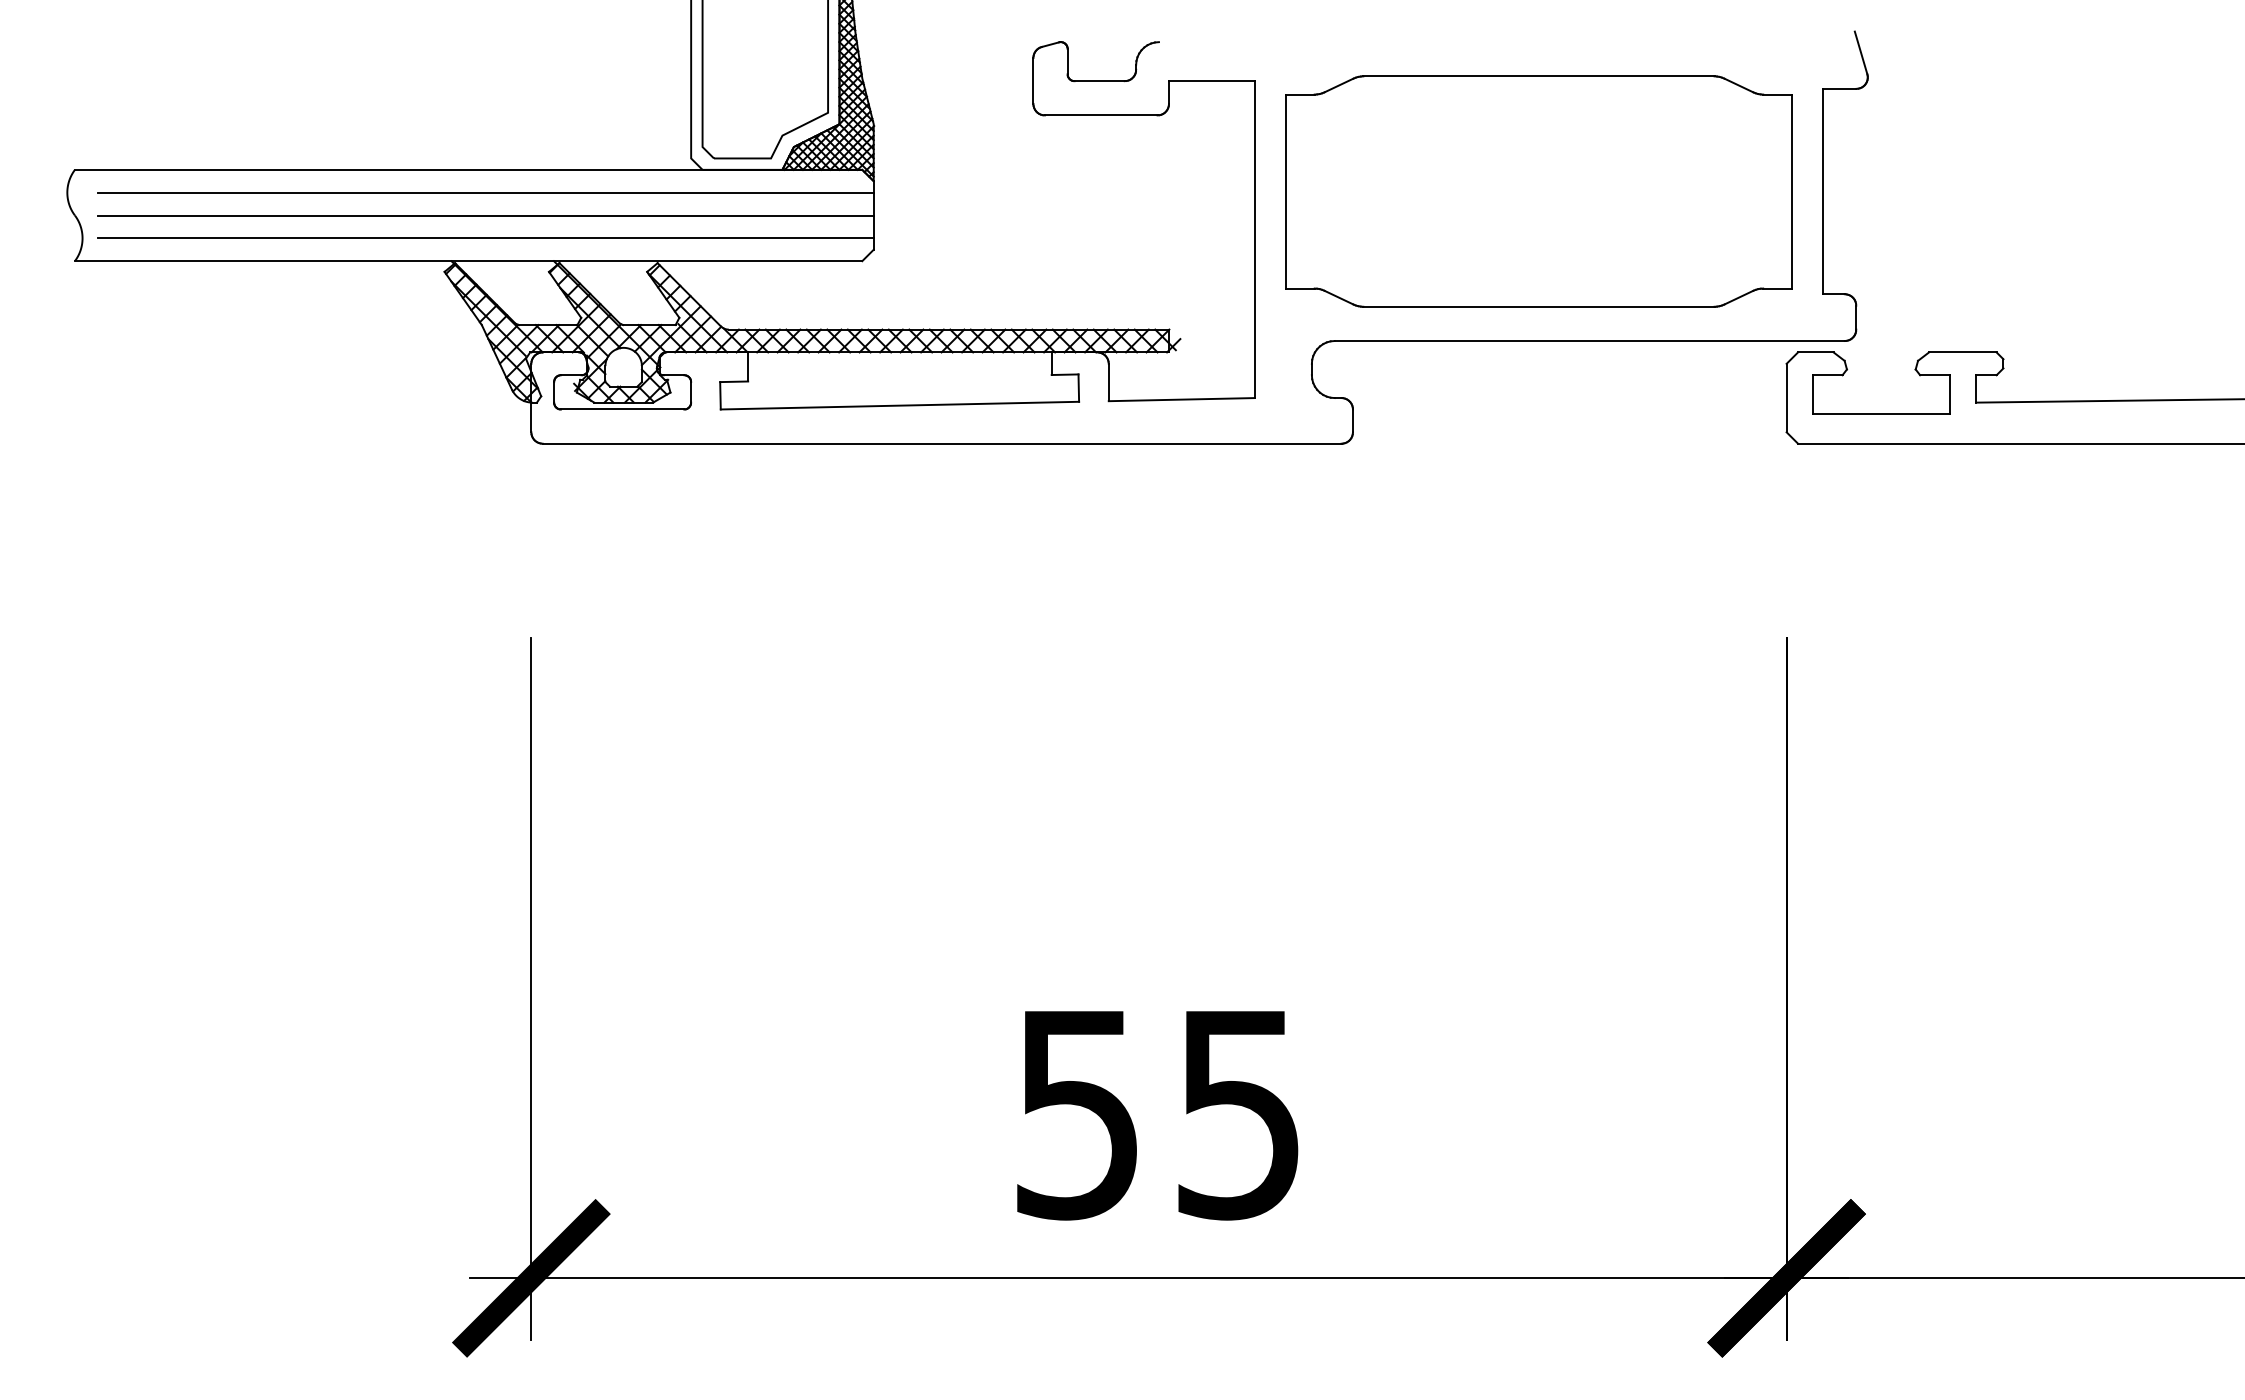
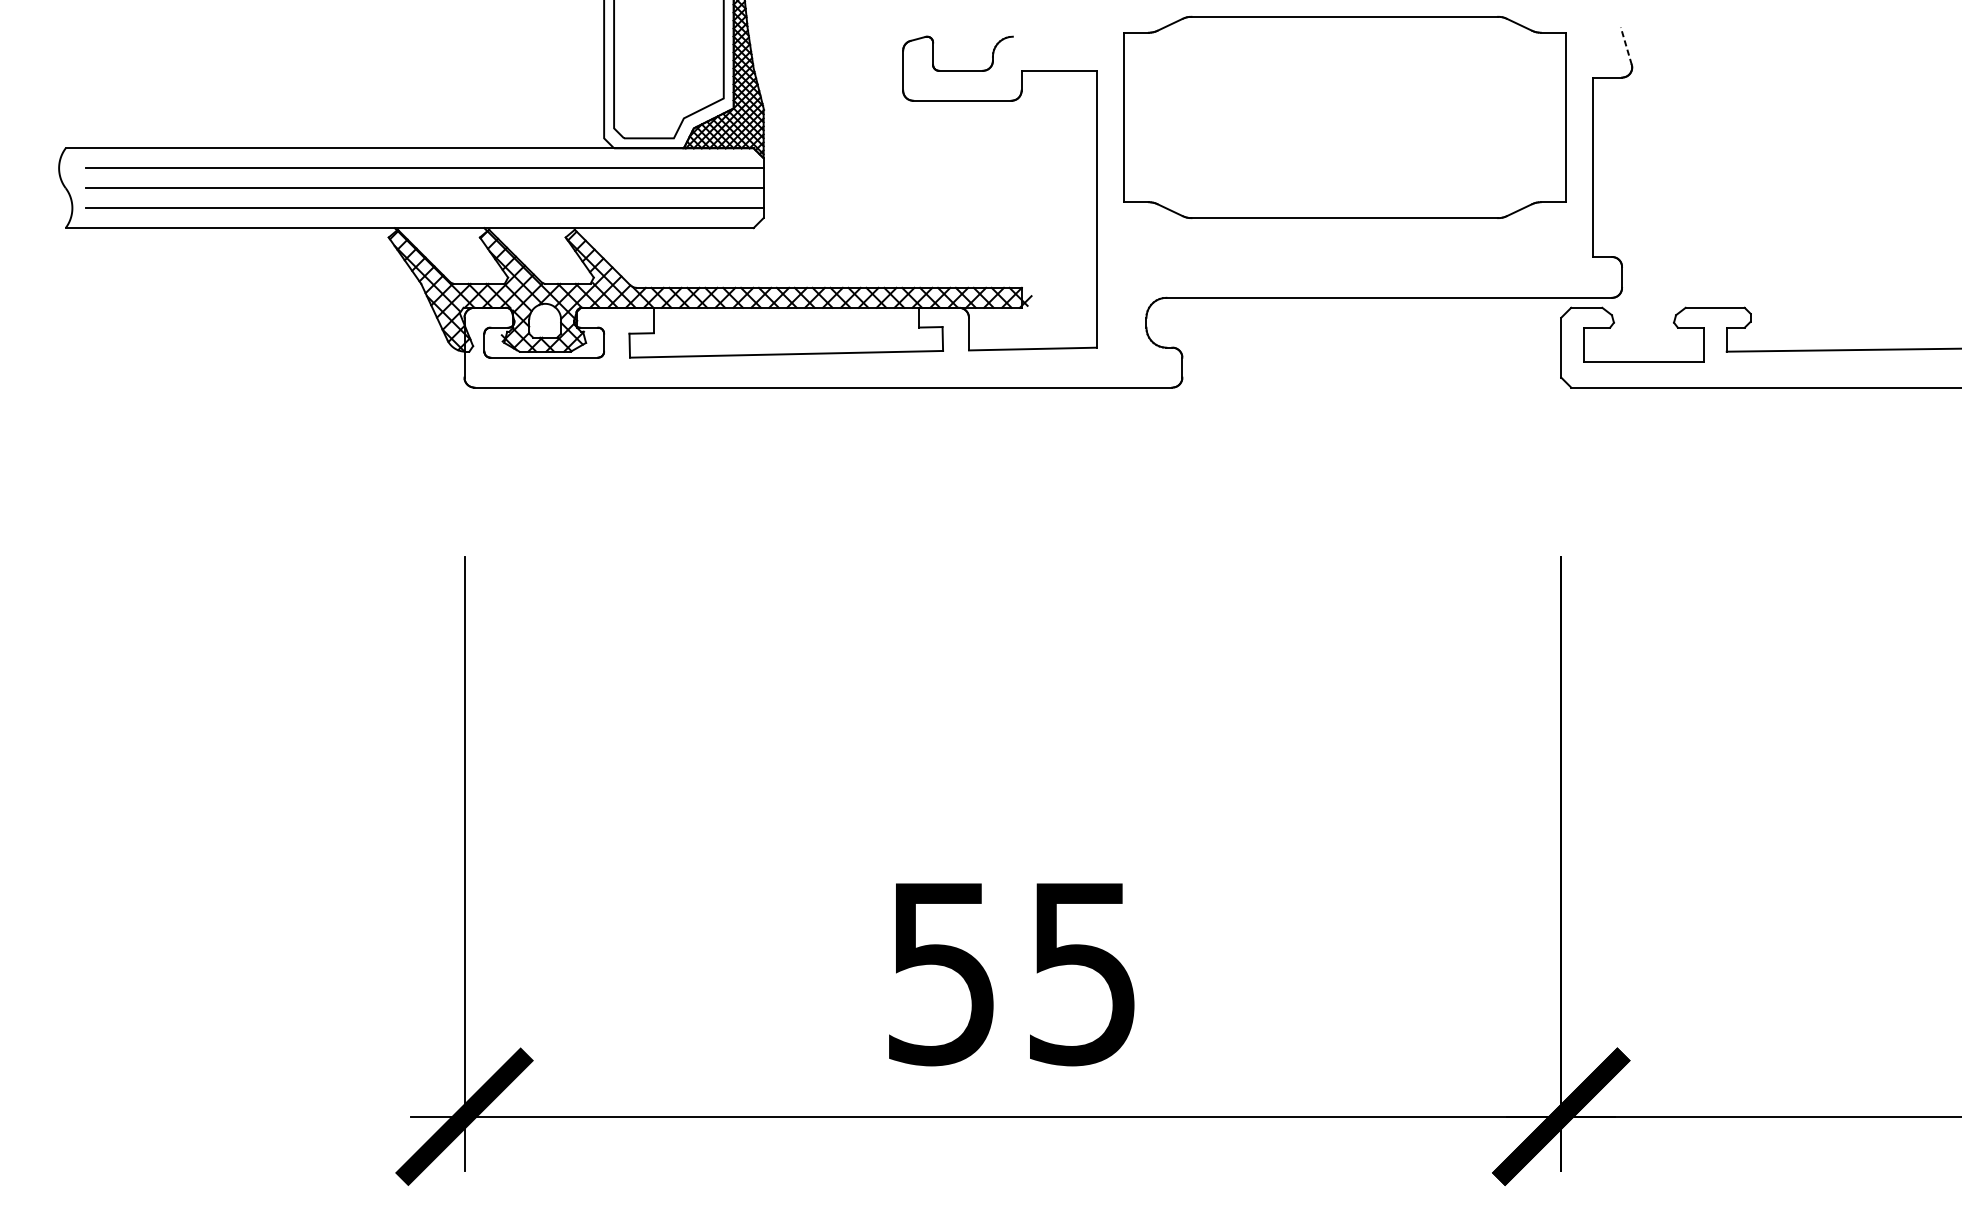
line: (1860, 52) -> (1625, 45), solid -> dashed
part: (1538, 191) -> (1344, 117), moved

